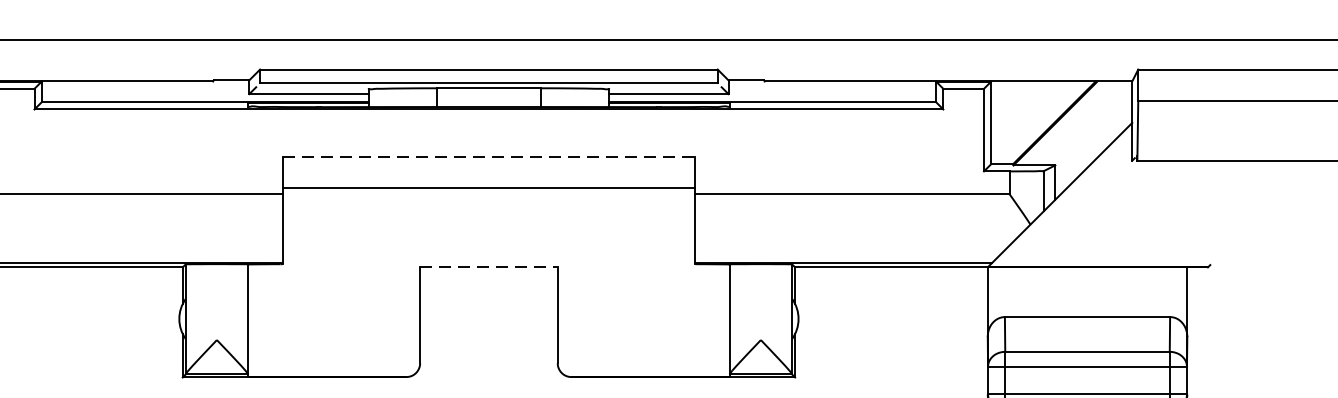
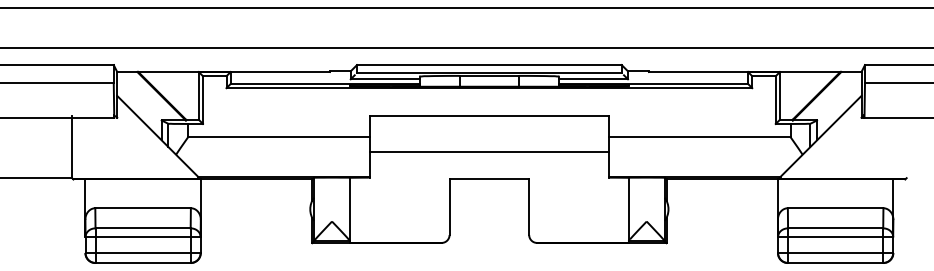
line: (489, 156) -> (489, 115), dashed -> solid
line: (487, 187) -> (488, 151), moved
line: (489, 267) -> (489, 179), dashed -> solid

